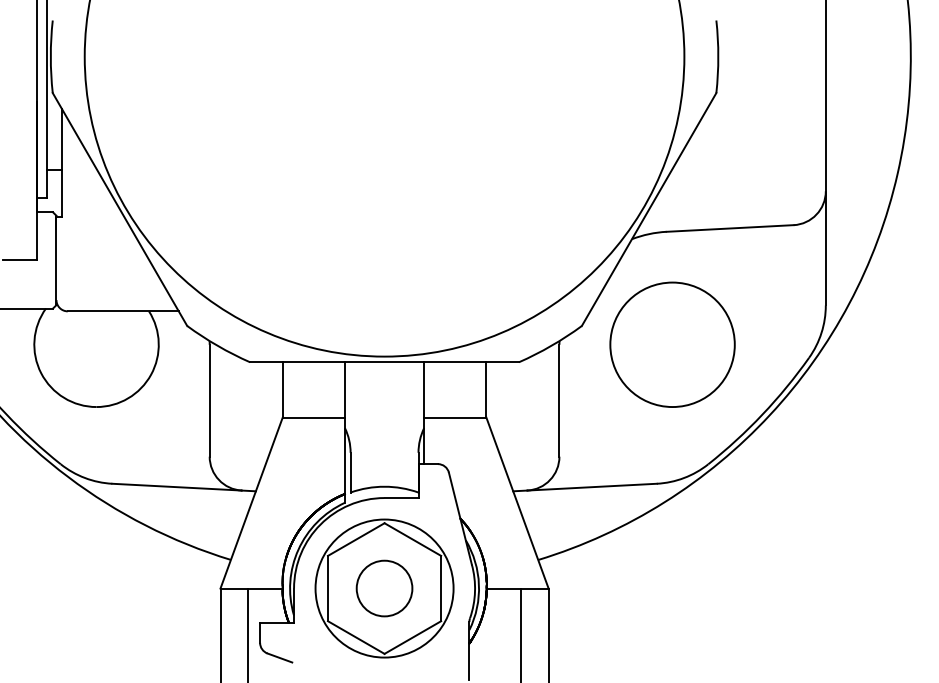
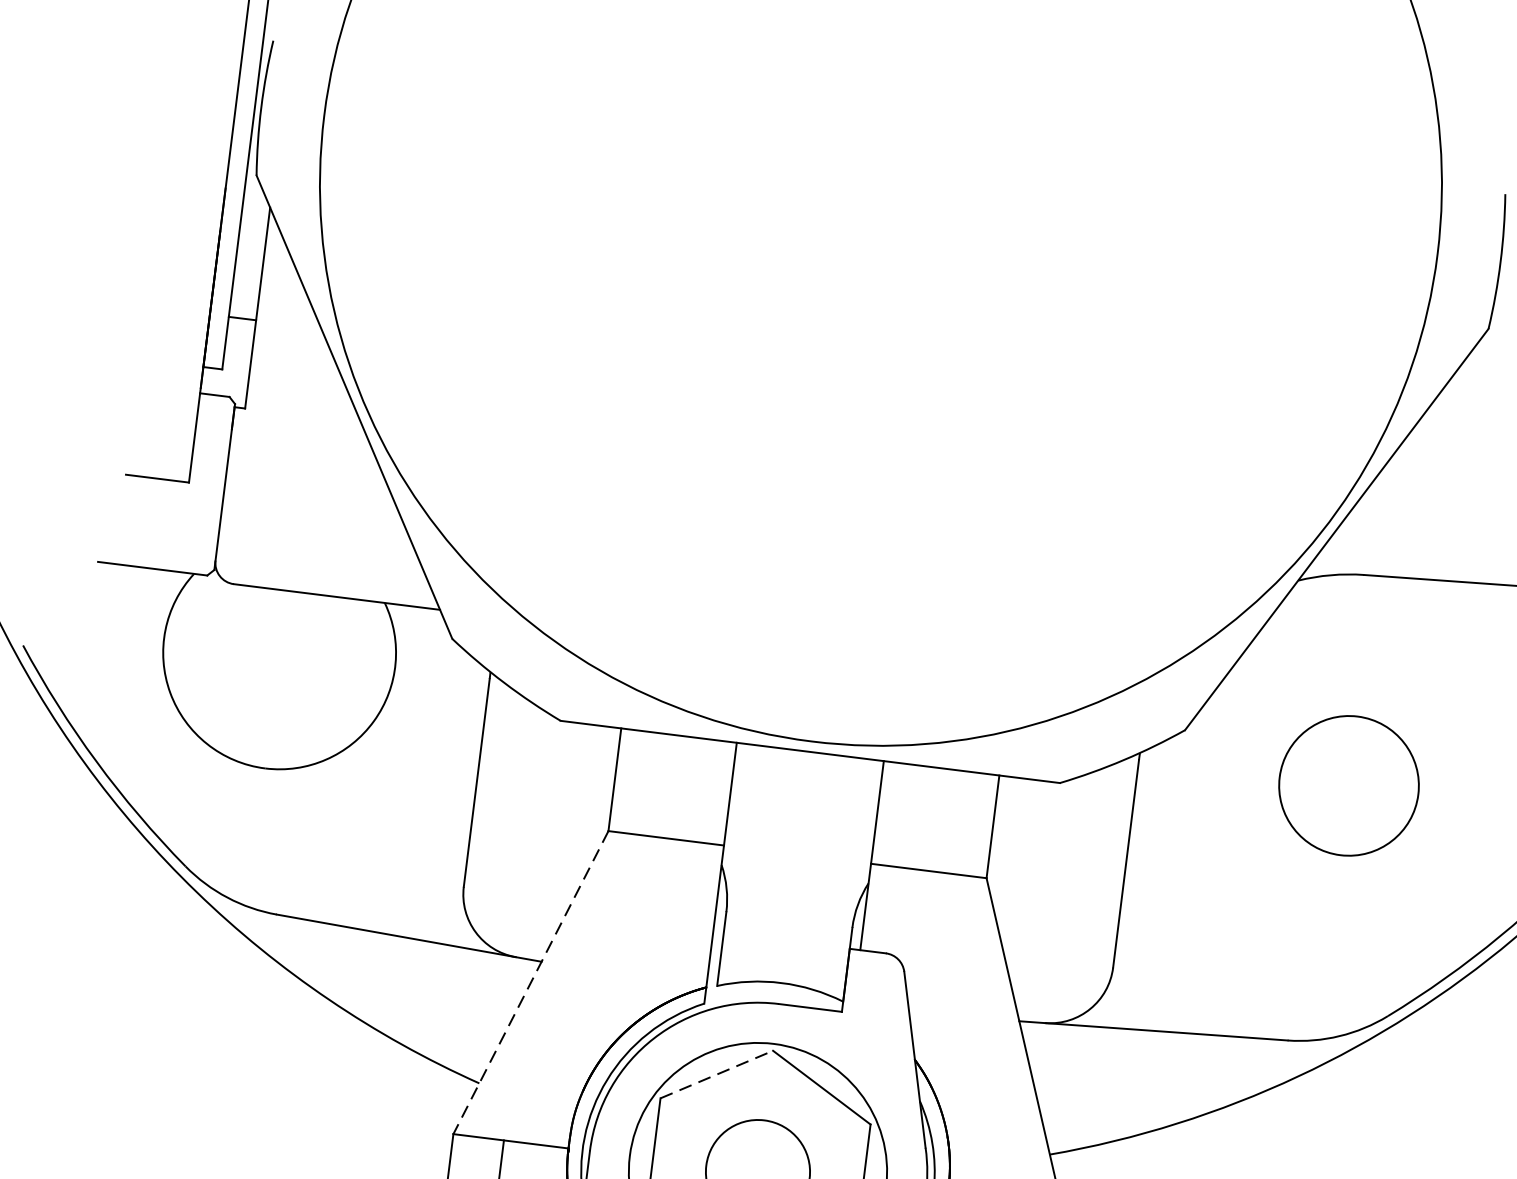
circle: (672, 344) -> (1348, 785), size x0.6
line: (251, 503) -> (530, 983), solid -> dashed
line: (356, 539) -> (717, 1074), solid -> dashed

